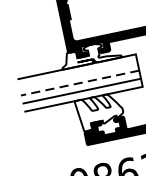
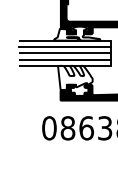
line: (78, 74) -> (65, 46), added
line: (79, 83) -> (64, 53), dashed -> solid

